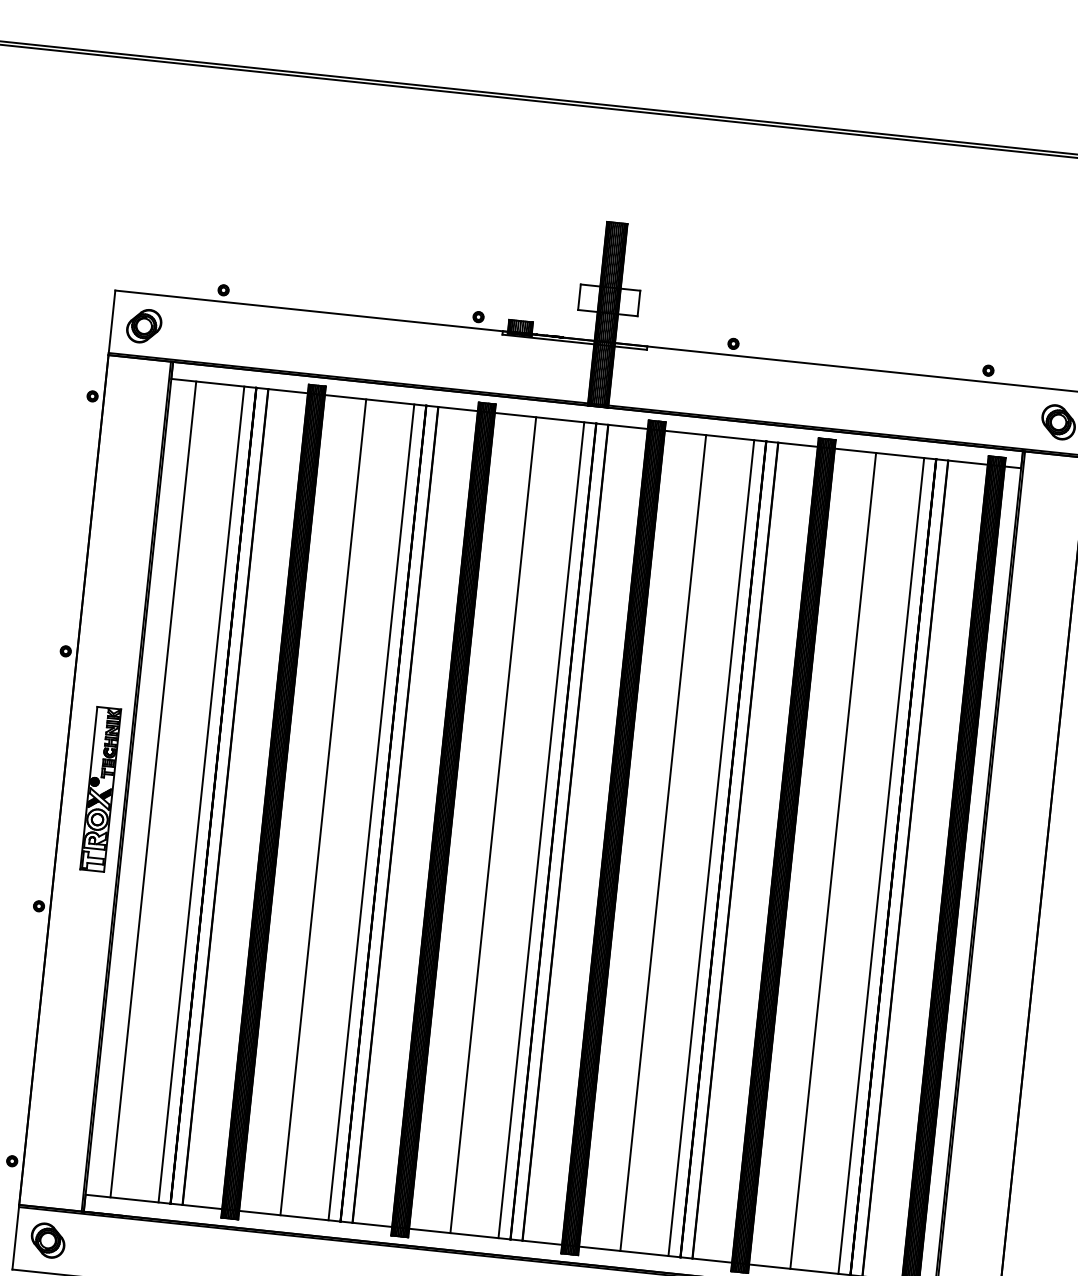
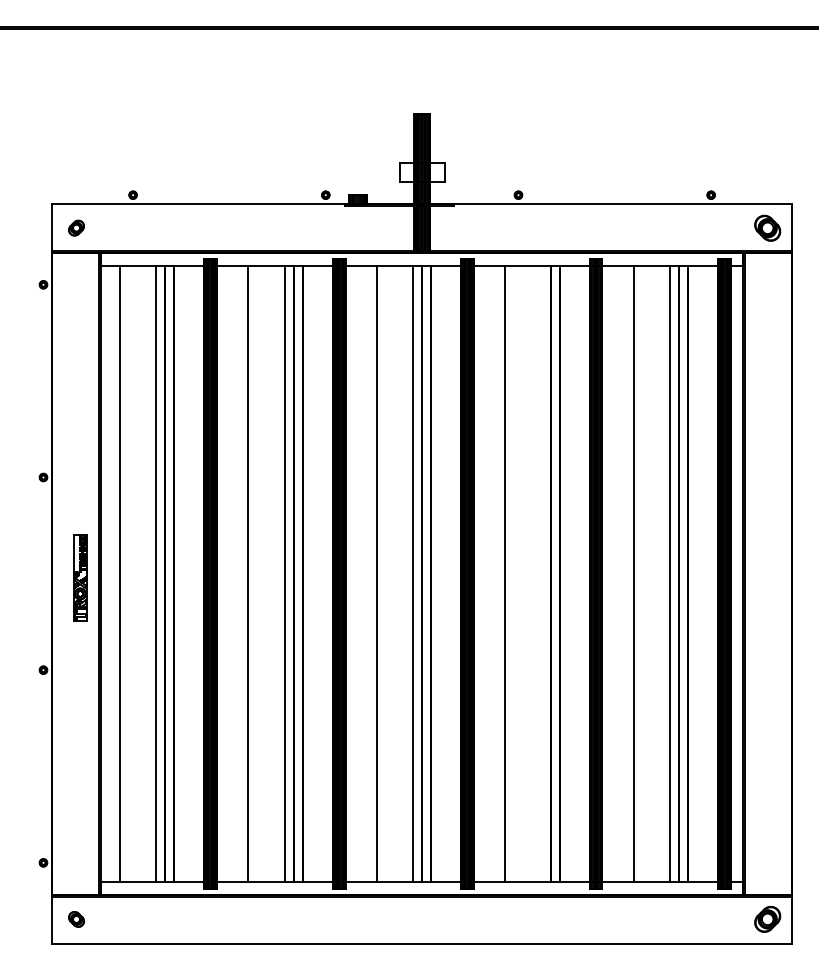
part: (144, 325) -> (76, 227), size x0.6
part: (99, 788) -> (79, 577), size x0.7
line: (711, 847) -> (541, 573), removed
part: (48, 1240) -> (76, 919), size x0.6

